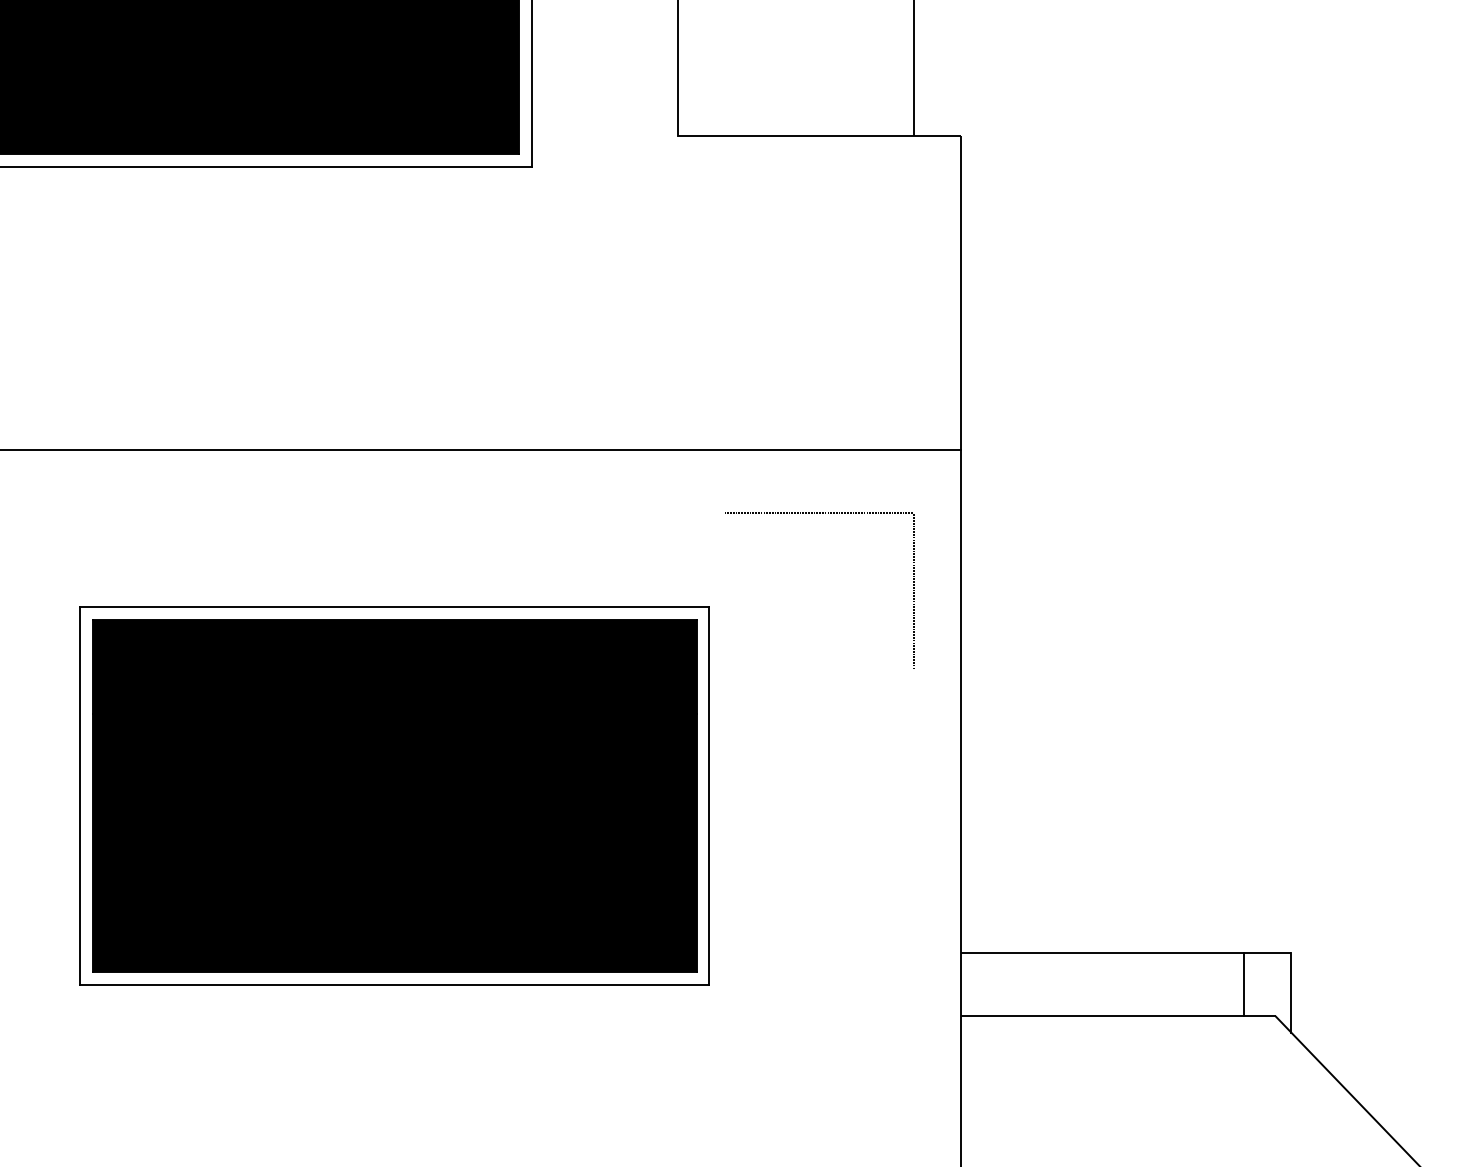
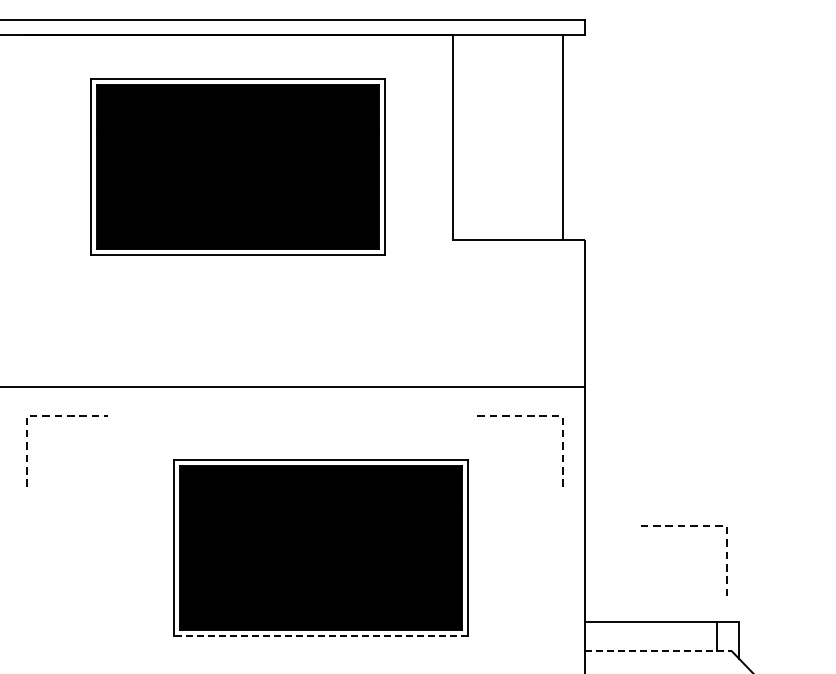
part: (1174, 749) -> (684, 526), added
line: (394, 985) -> (320, 636), solid -> dashed
line: (1118, 1017) -> (658, 651), solid -> dashed

